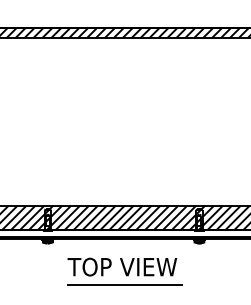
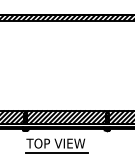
part: (123, 270) -> (56, 145), moved

